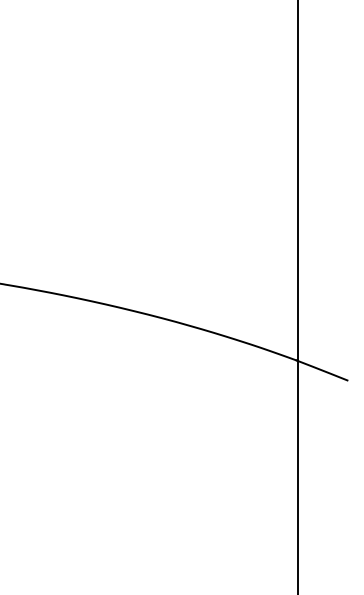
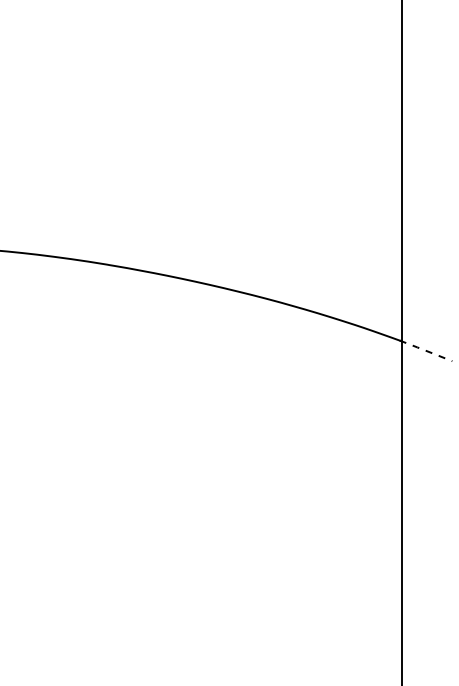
line: (322, 371) -> (426, 351), solid -> dashed

